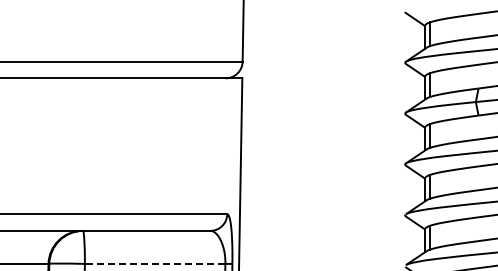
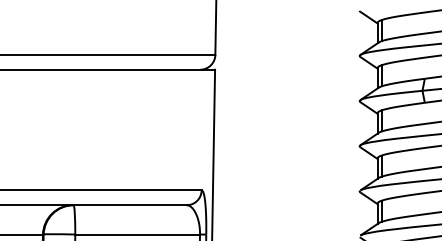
line: (154, 263) -> (137, 234), dashed -> solid

